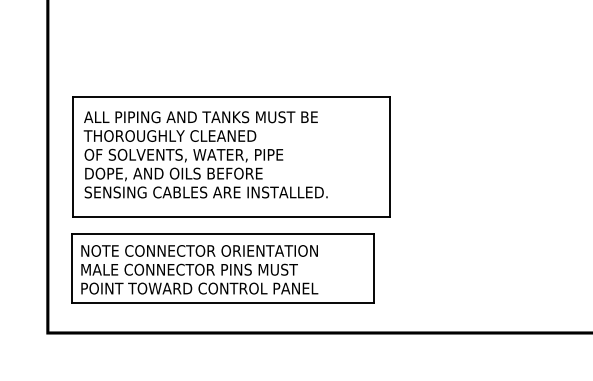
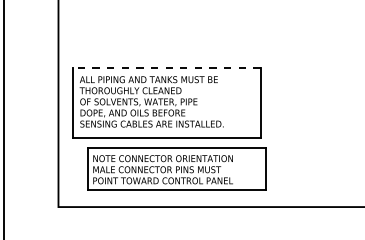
line: (232, 96) -> (167, 67), solid -> dashed
part: (222, 267) -> (176, 168), moved

